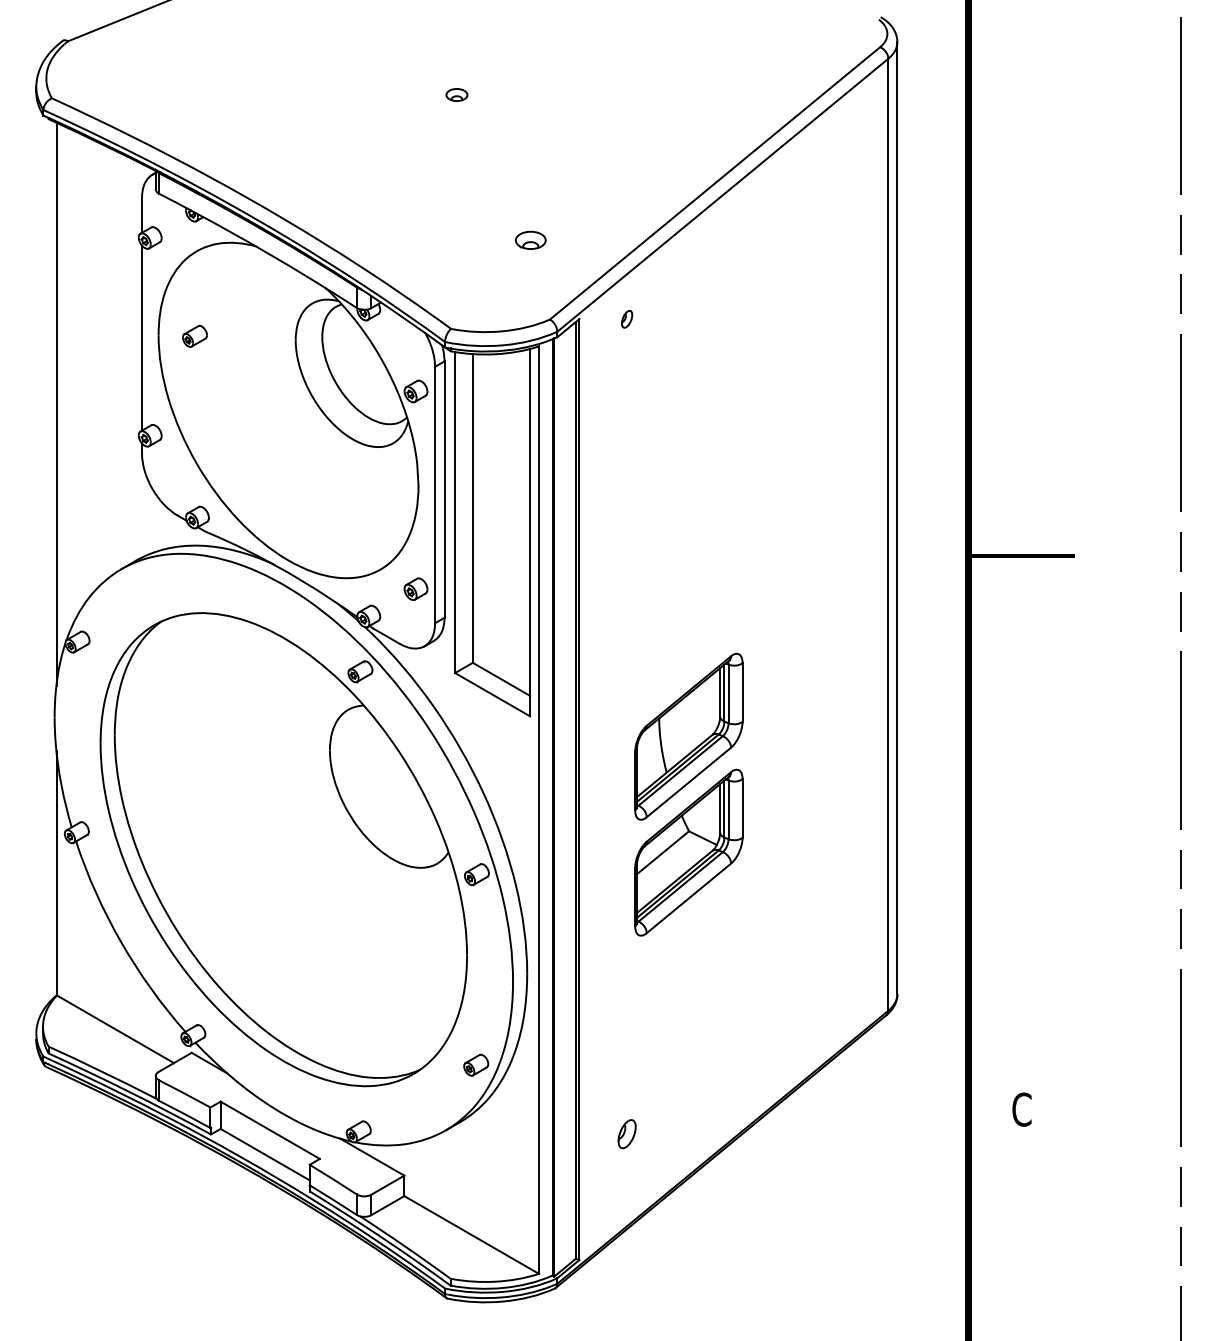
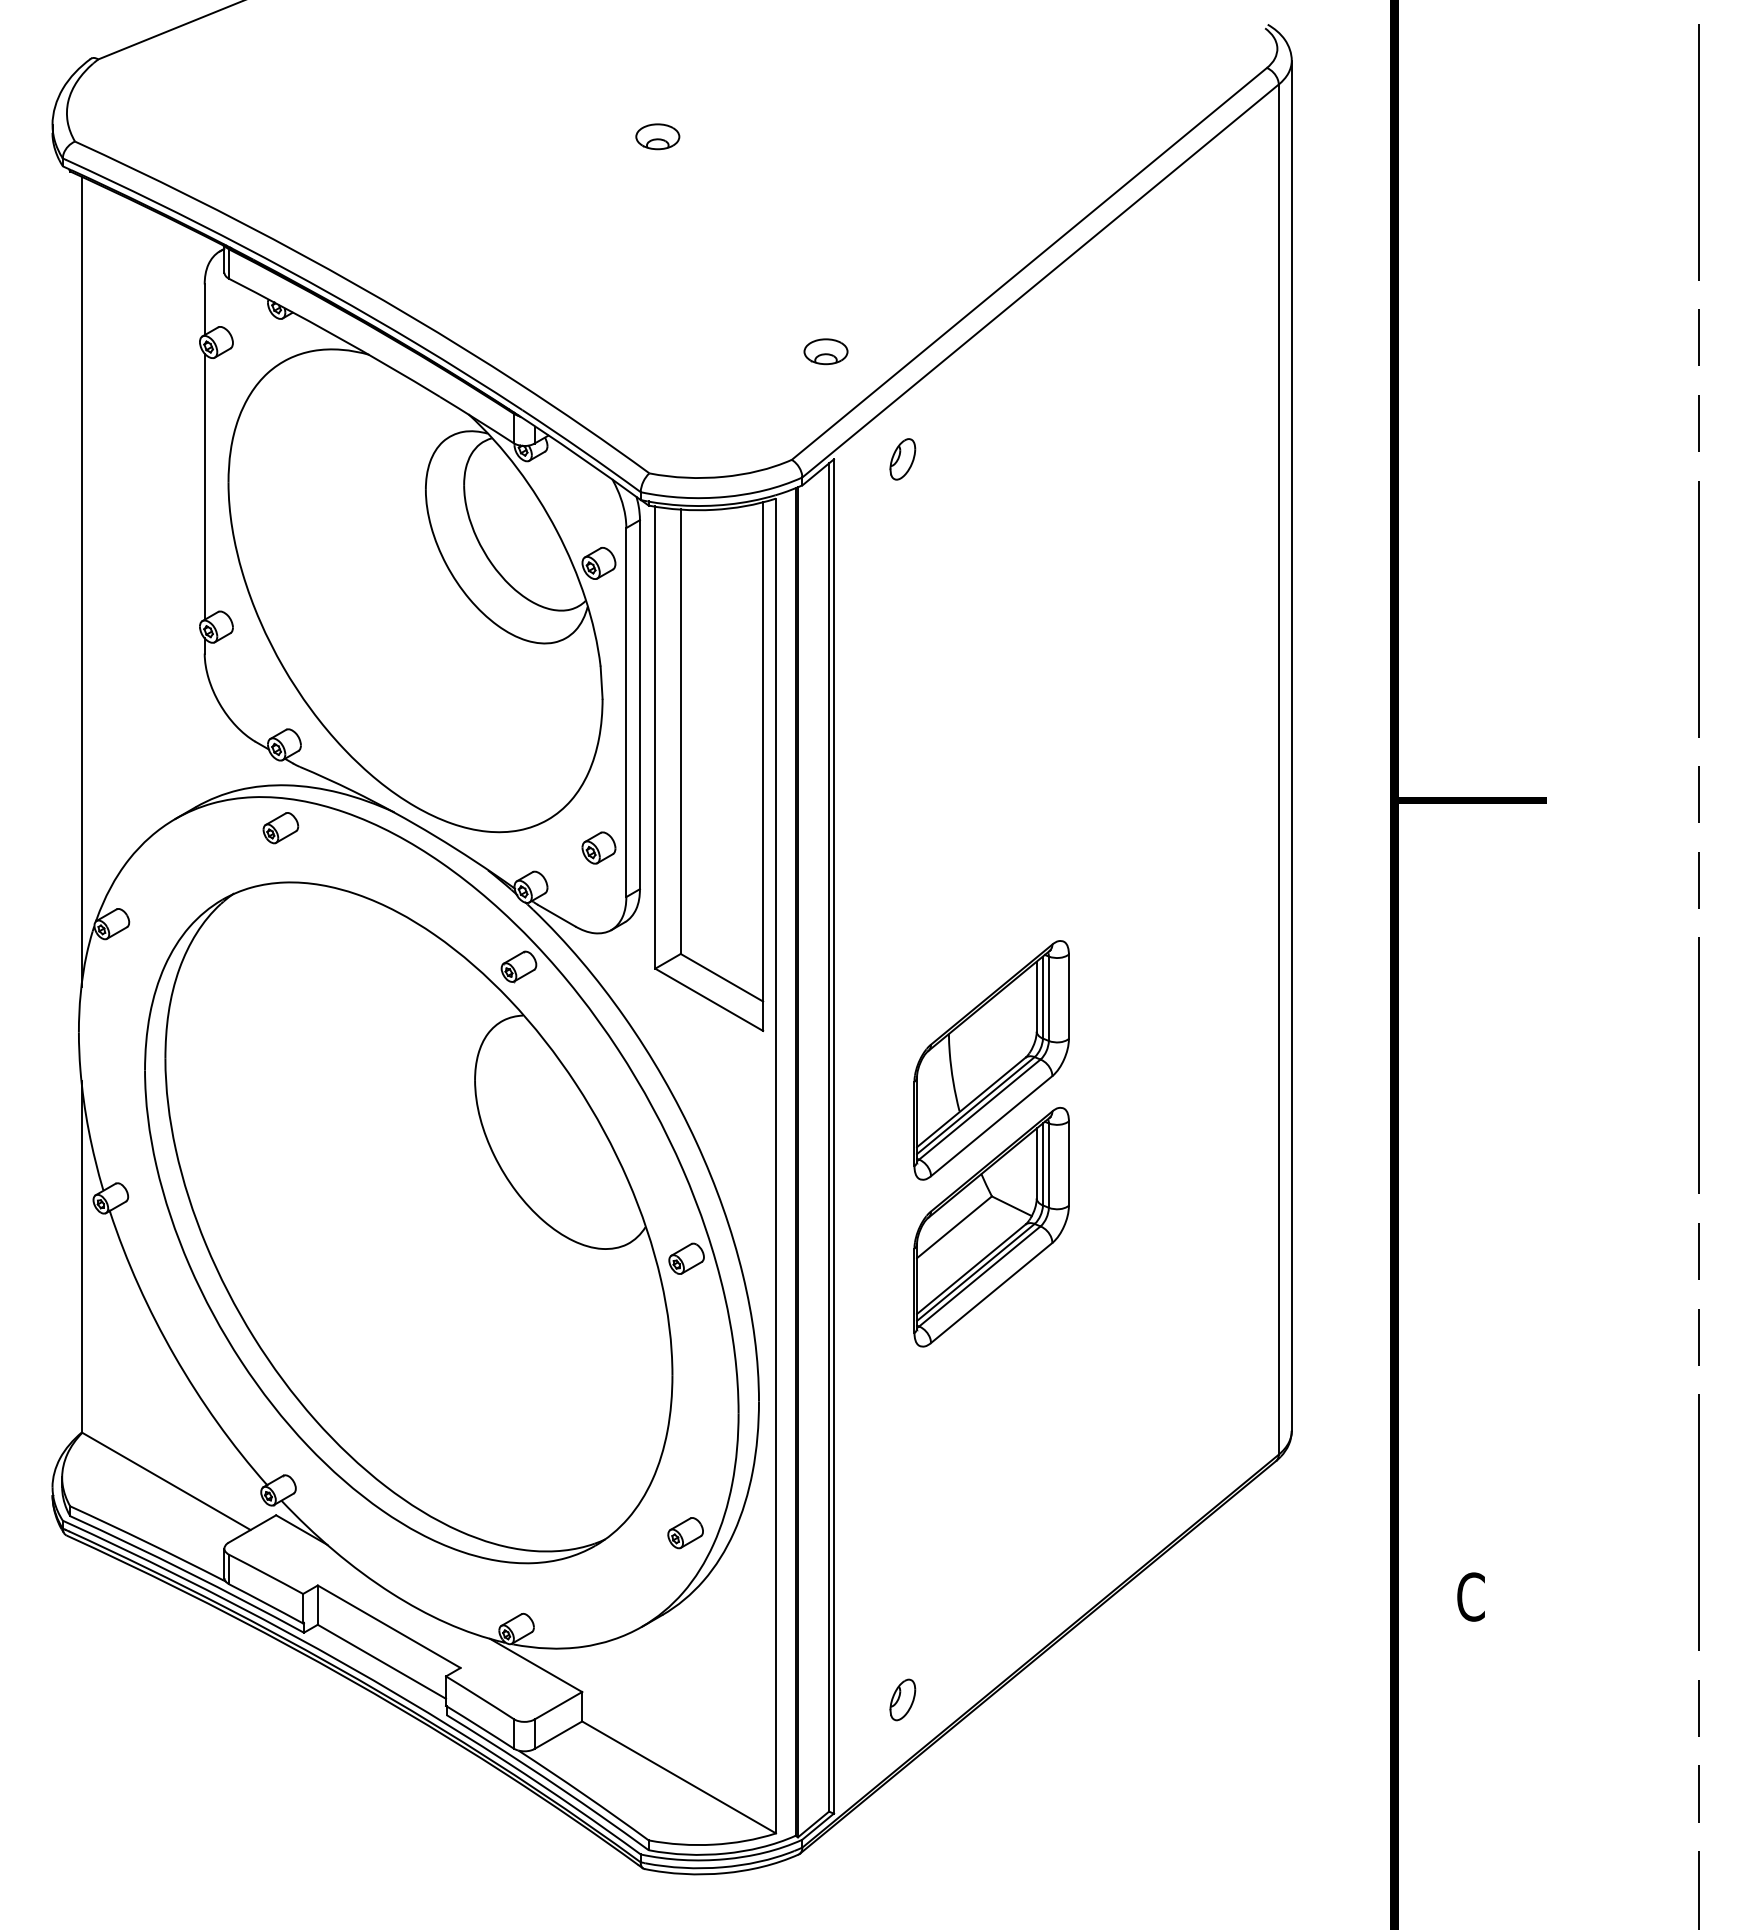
part: (456, 94) -> (657, 136), size x1.43
part: (530, 239) -> (825, 350), moved
part: (626, 319) -> (901, 459), size x1.67
part: (194, 336) -> (280, 828), moved
part: (626, 1134) -> (901, 1700), moved

